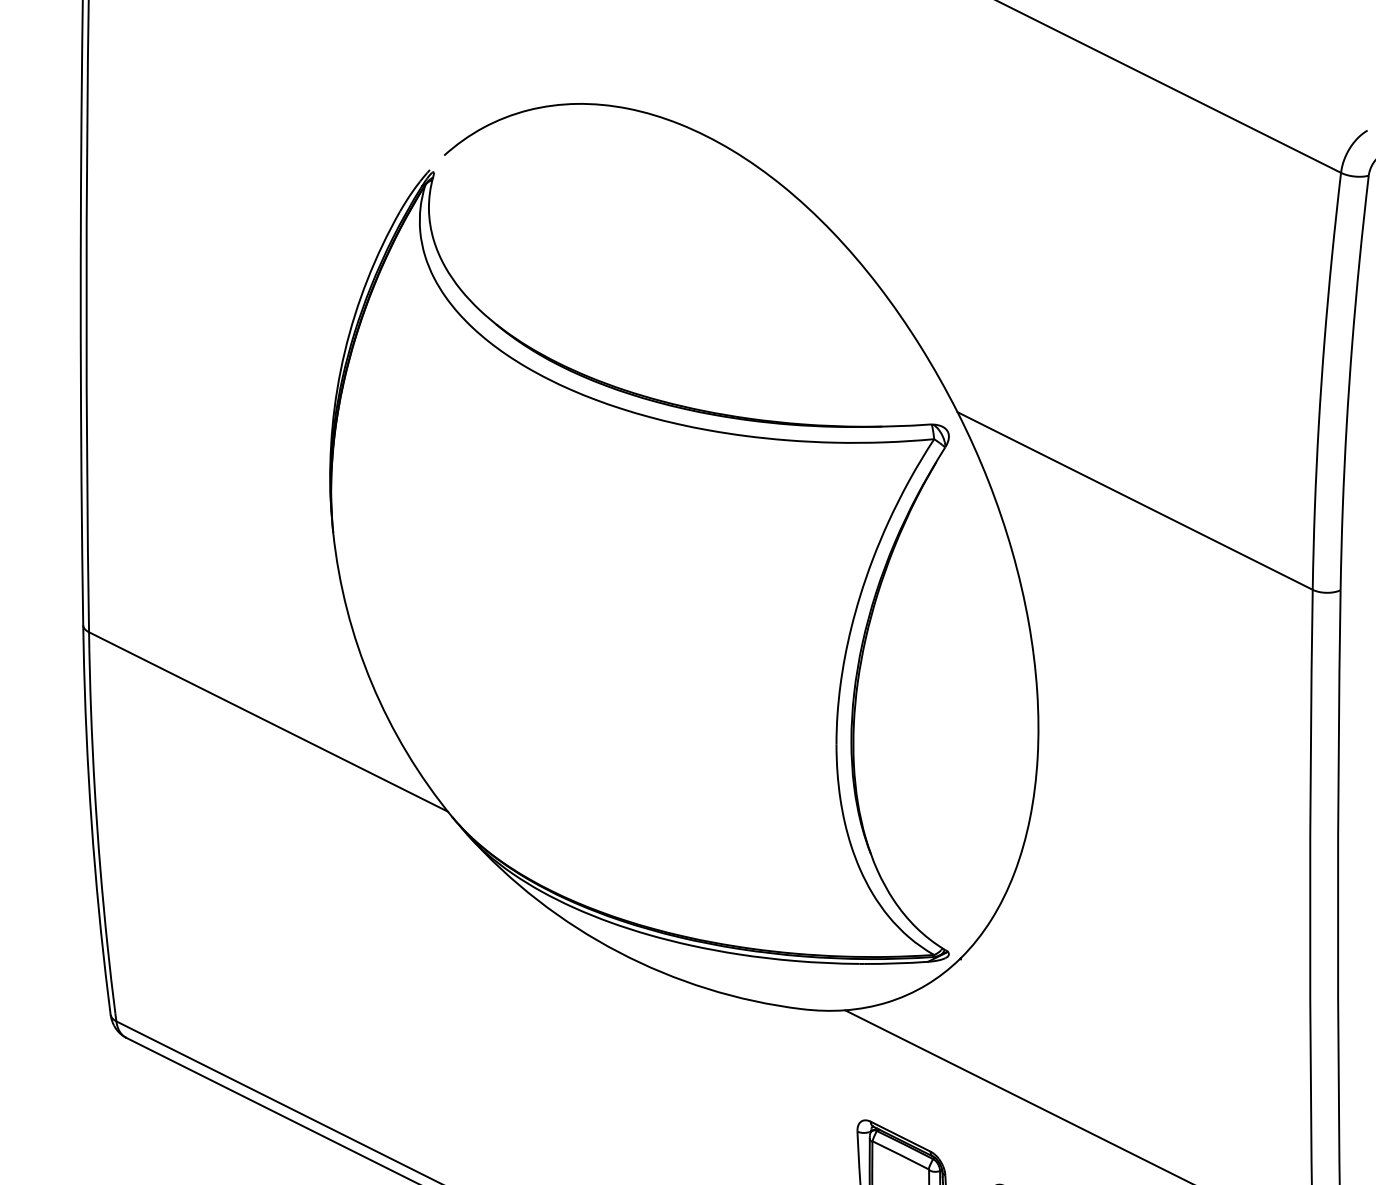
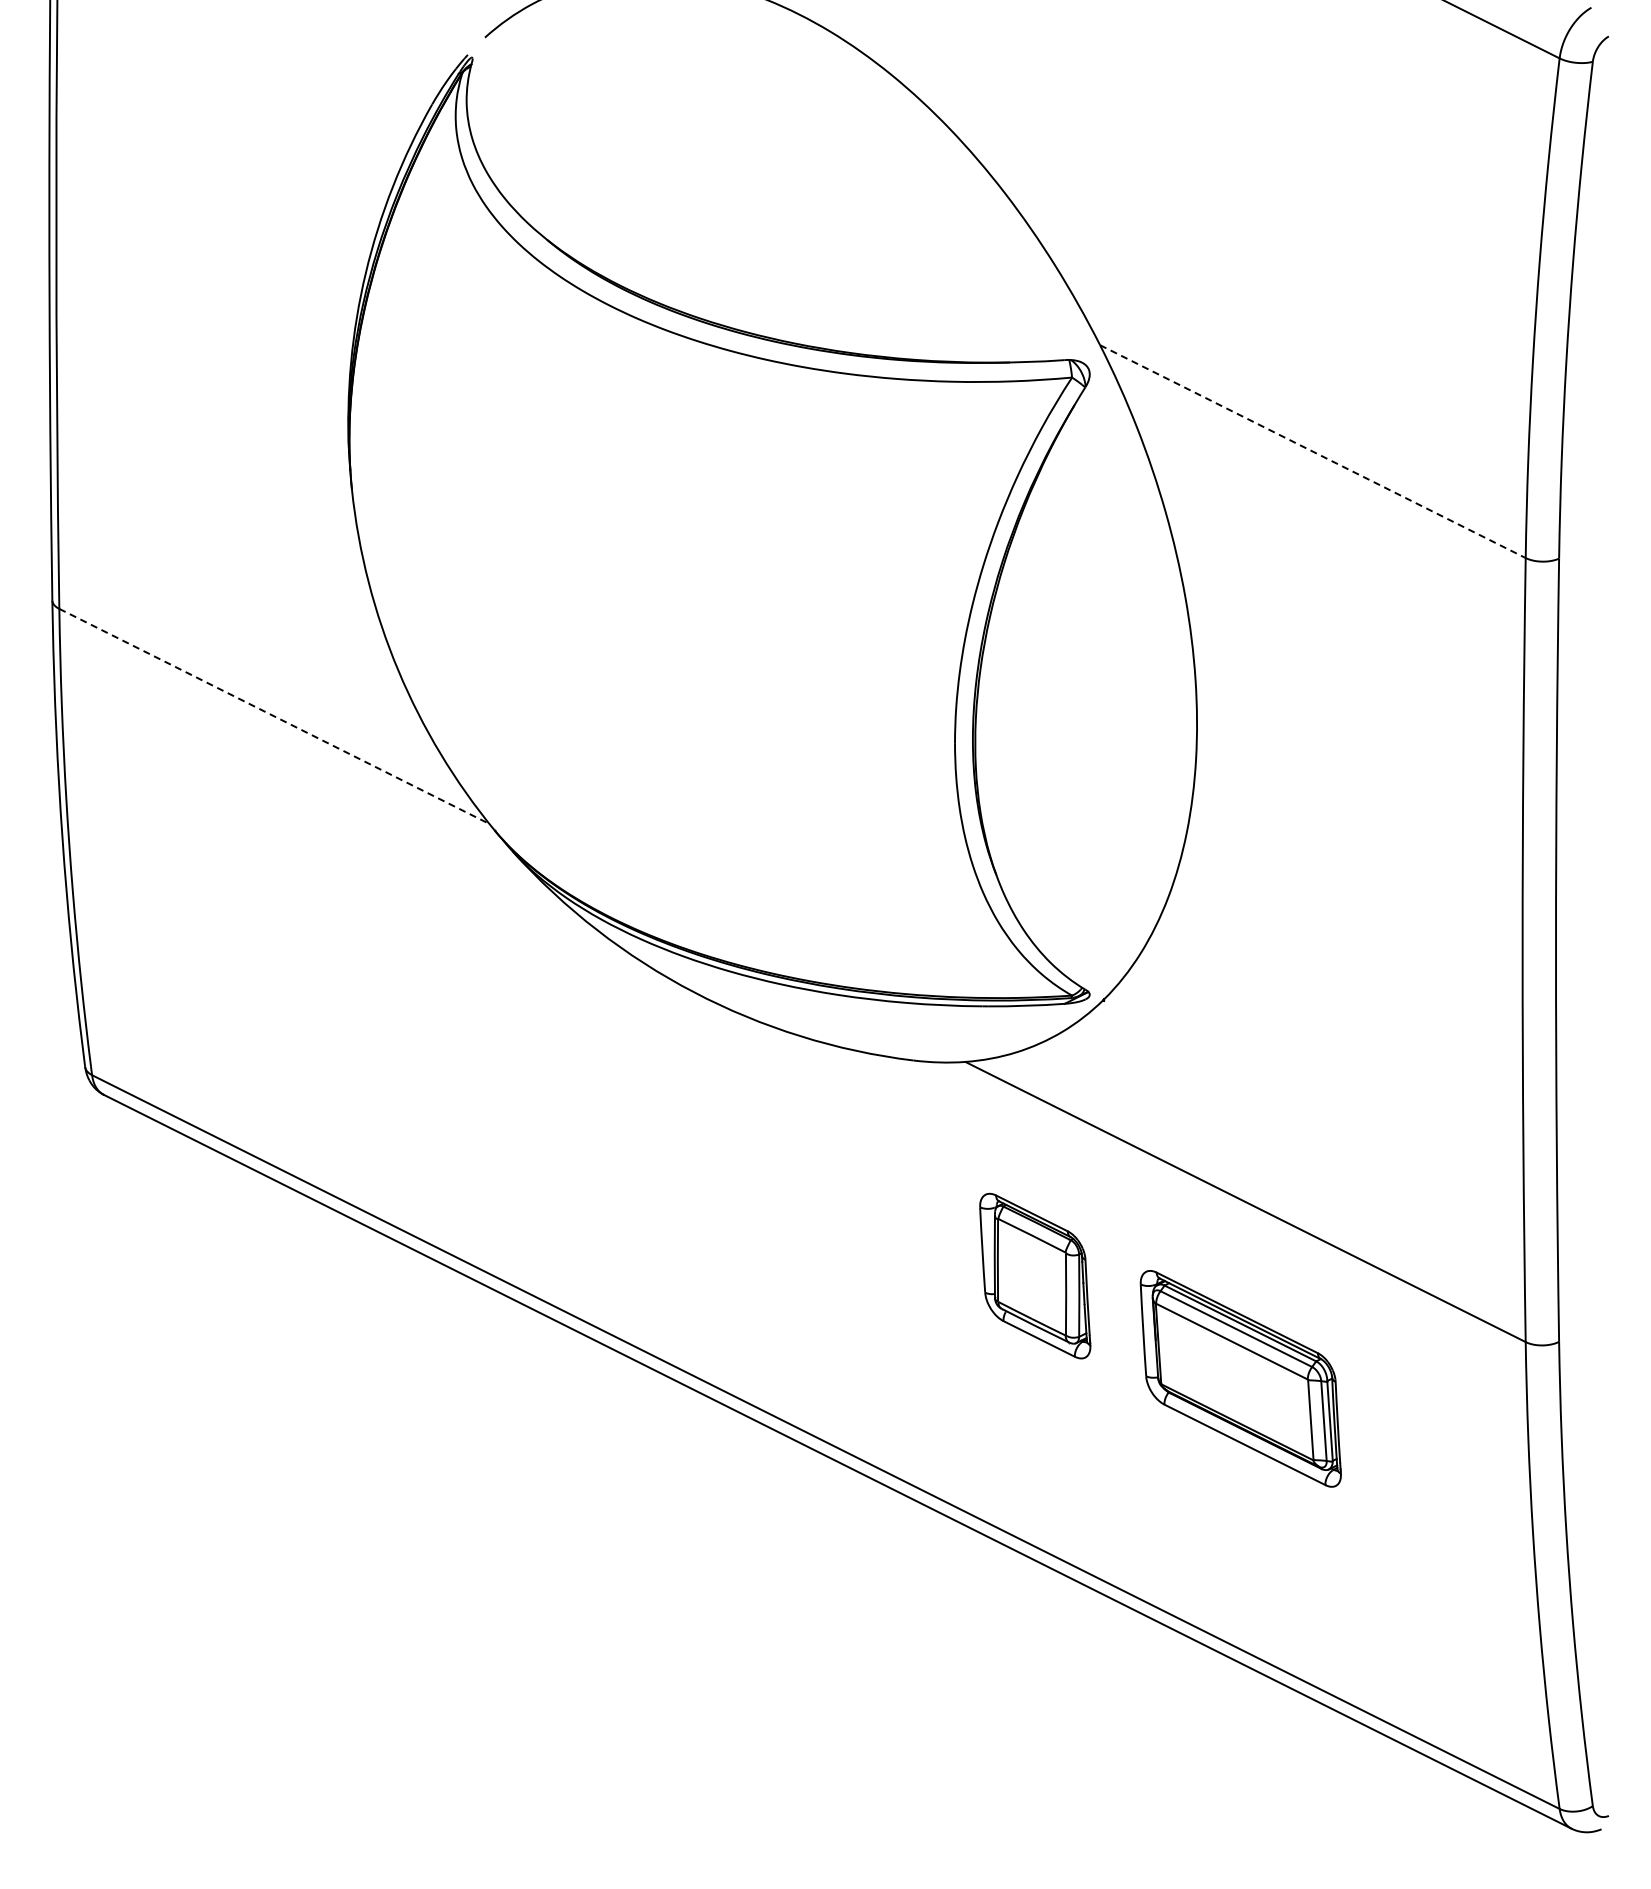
line: (1134, 500) -> (1312, 451), solid -> dashed
line: (268, 722) -> (274, 716), solid -> dashed

